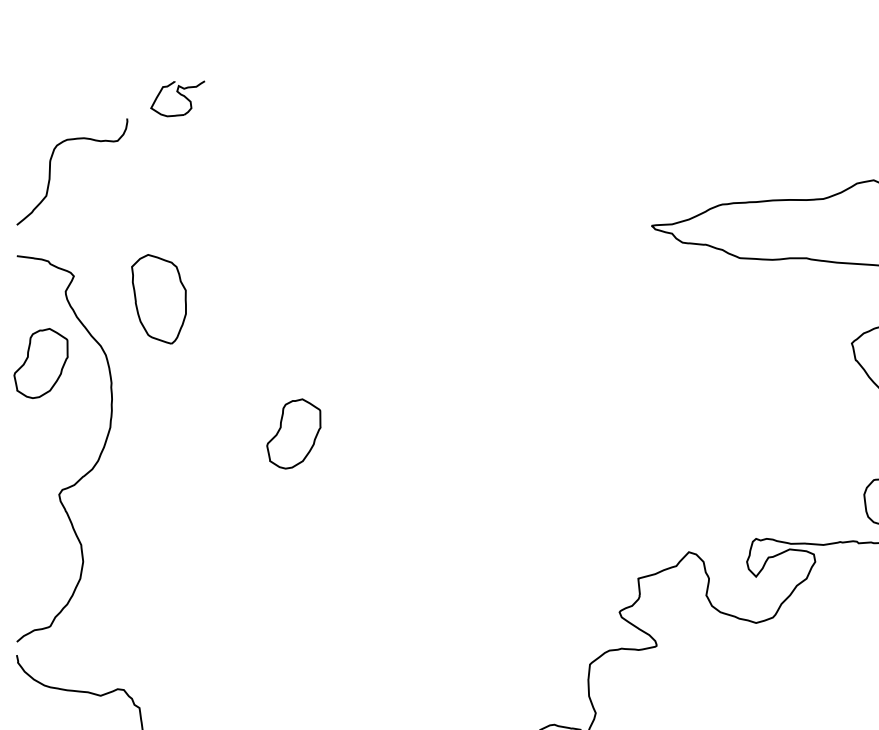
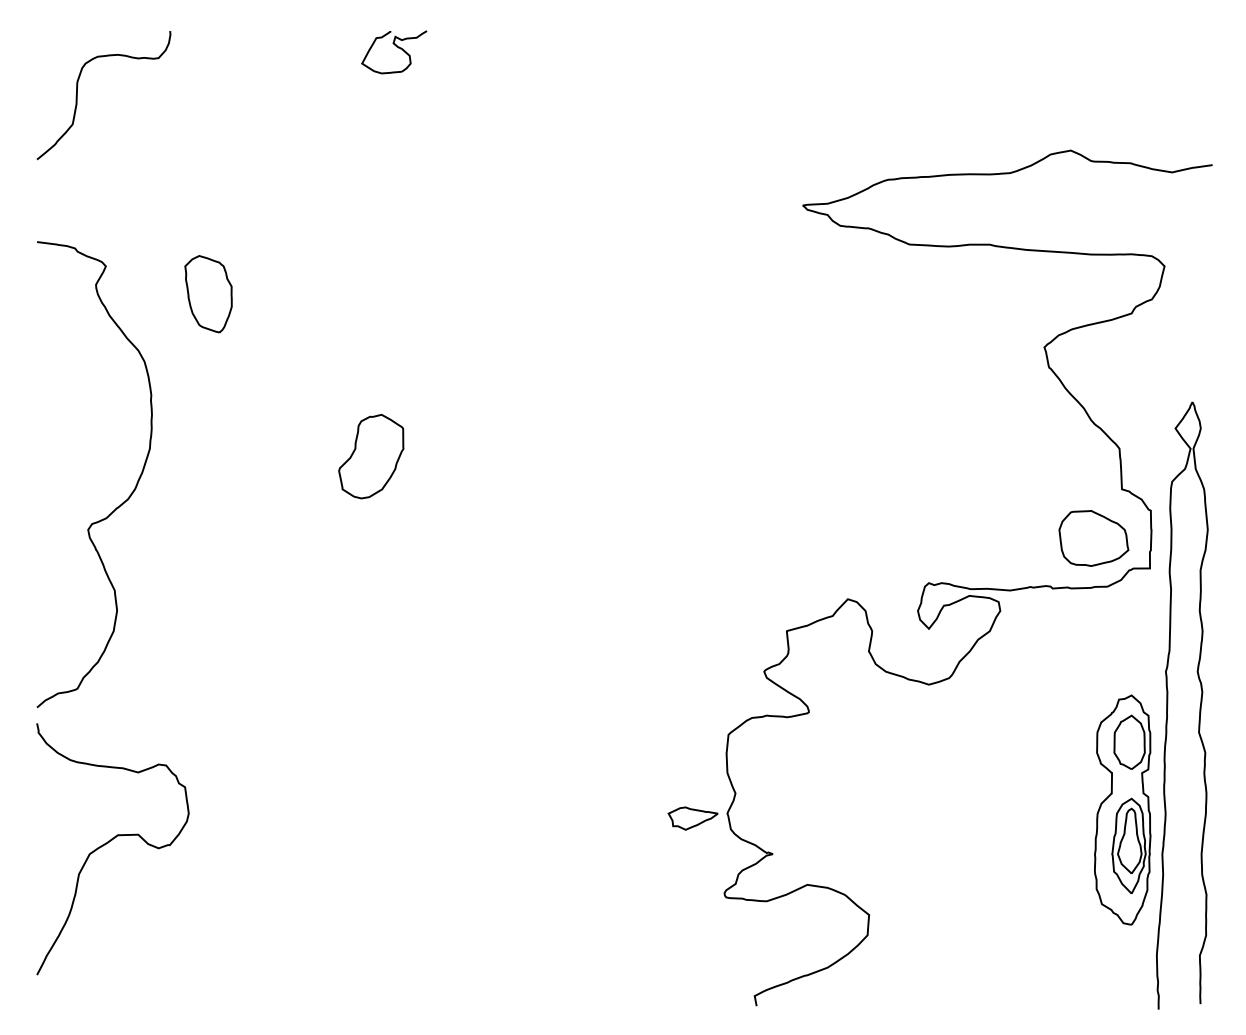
part: (178, 98) -> (394, 52), moved
curve: (50, 171) -> (77, 95), moved
part: (158, 299) -> (208, 294), size x0.71
part: (41, 363) -> (66, 371), removed

